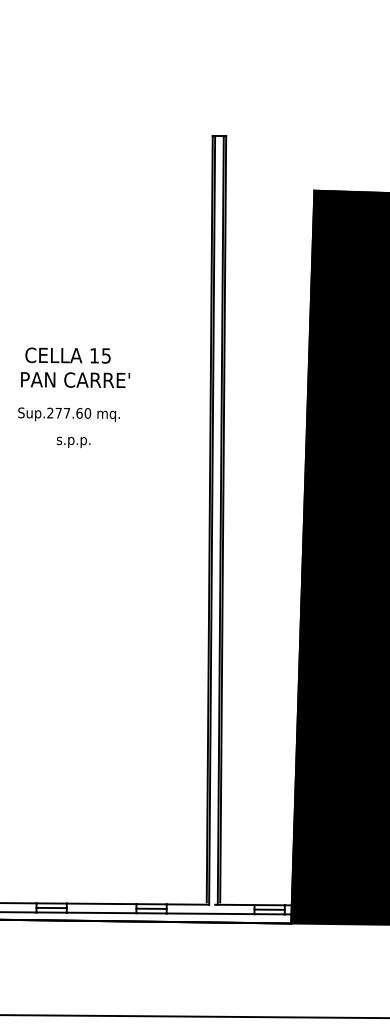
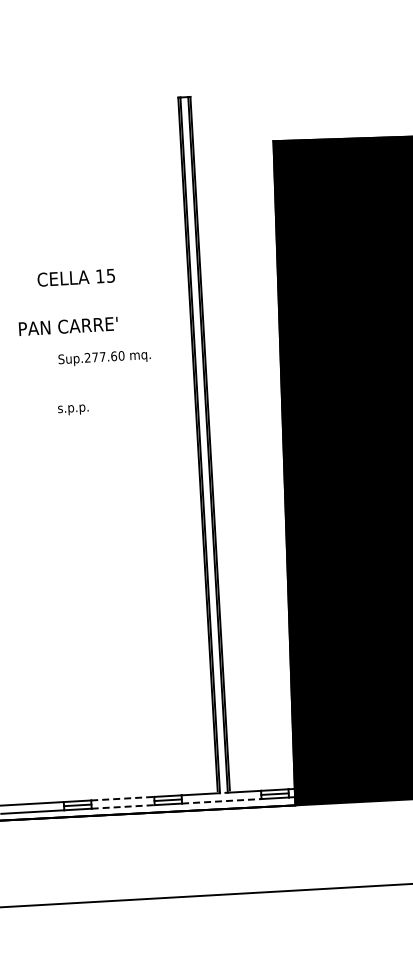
text: (67, 355) -> (75, 277), moved
text: (68, 415) -> (104, 358), moved
text: (73, 441) -> (73, 409), moved
line: (101, 903) -> (122, 798), solid -> dashed
line: (101, 912) -> (123, 806), solid -> dashed
line: (210, 913) -> (221, 801), solid -> dashed

